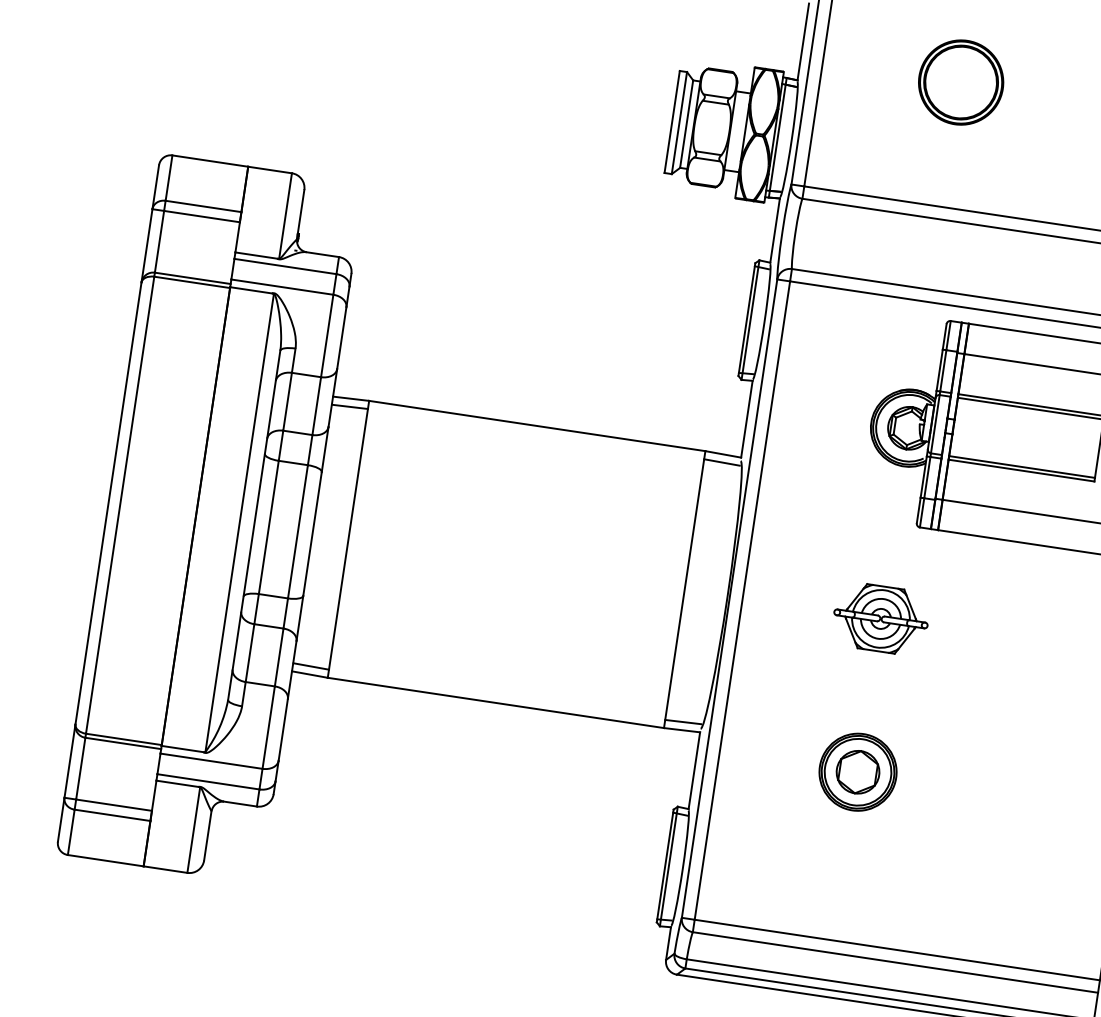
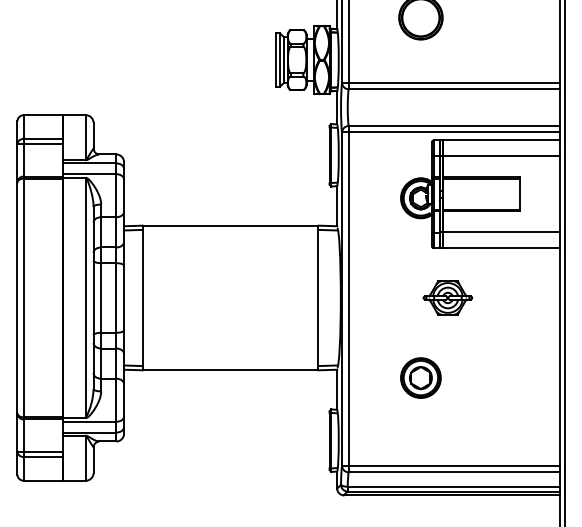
part: (880, 617) -> (447, 297), moved

